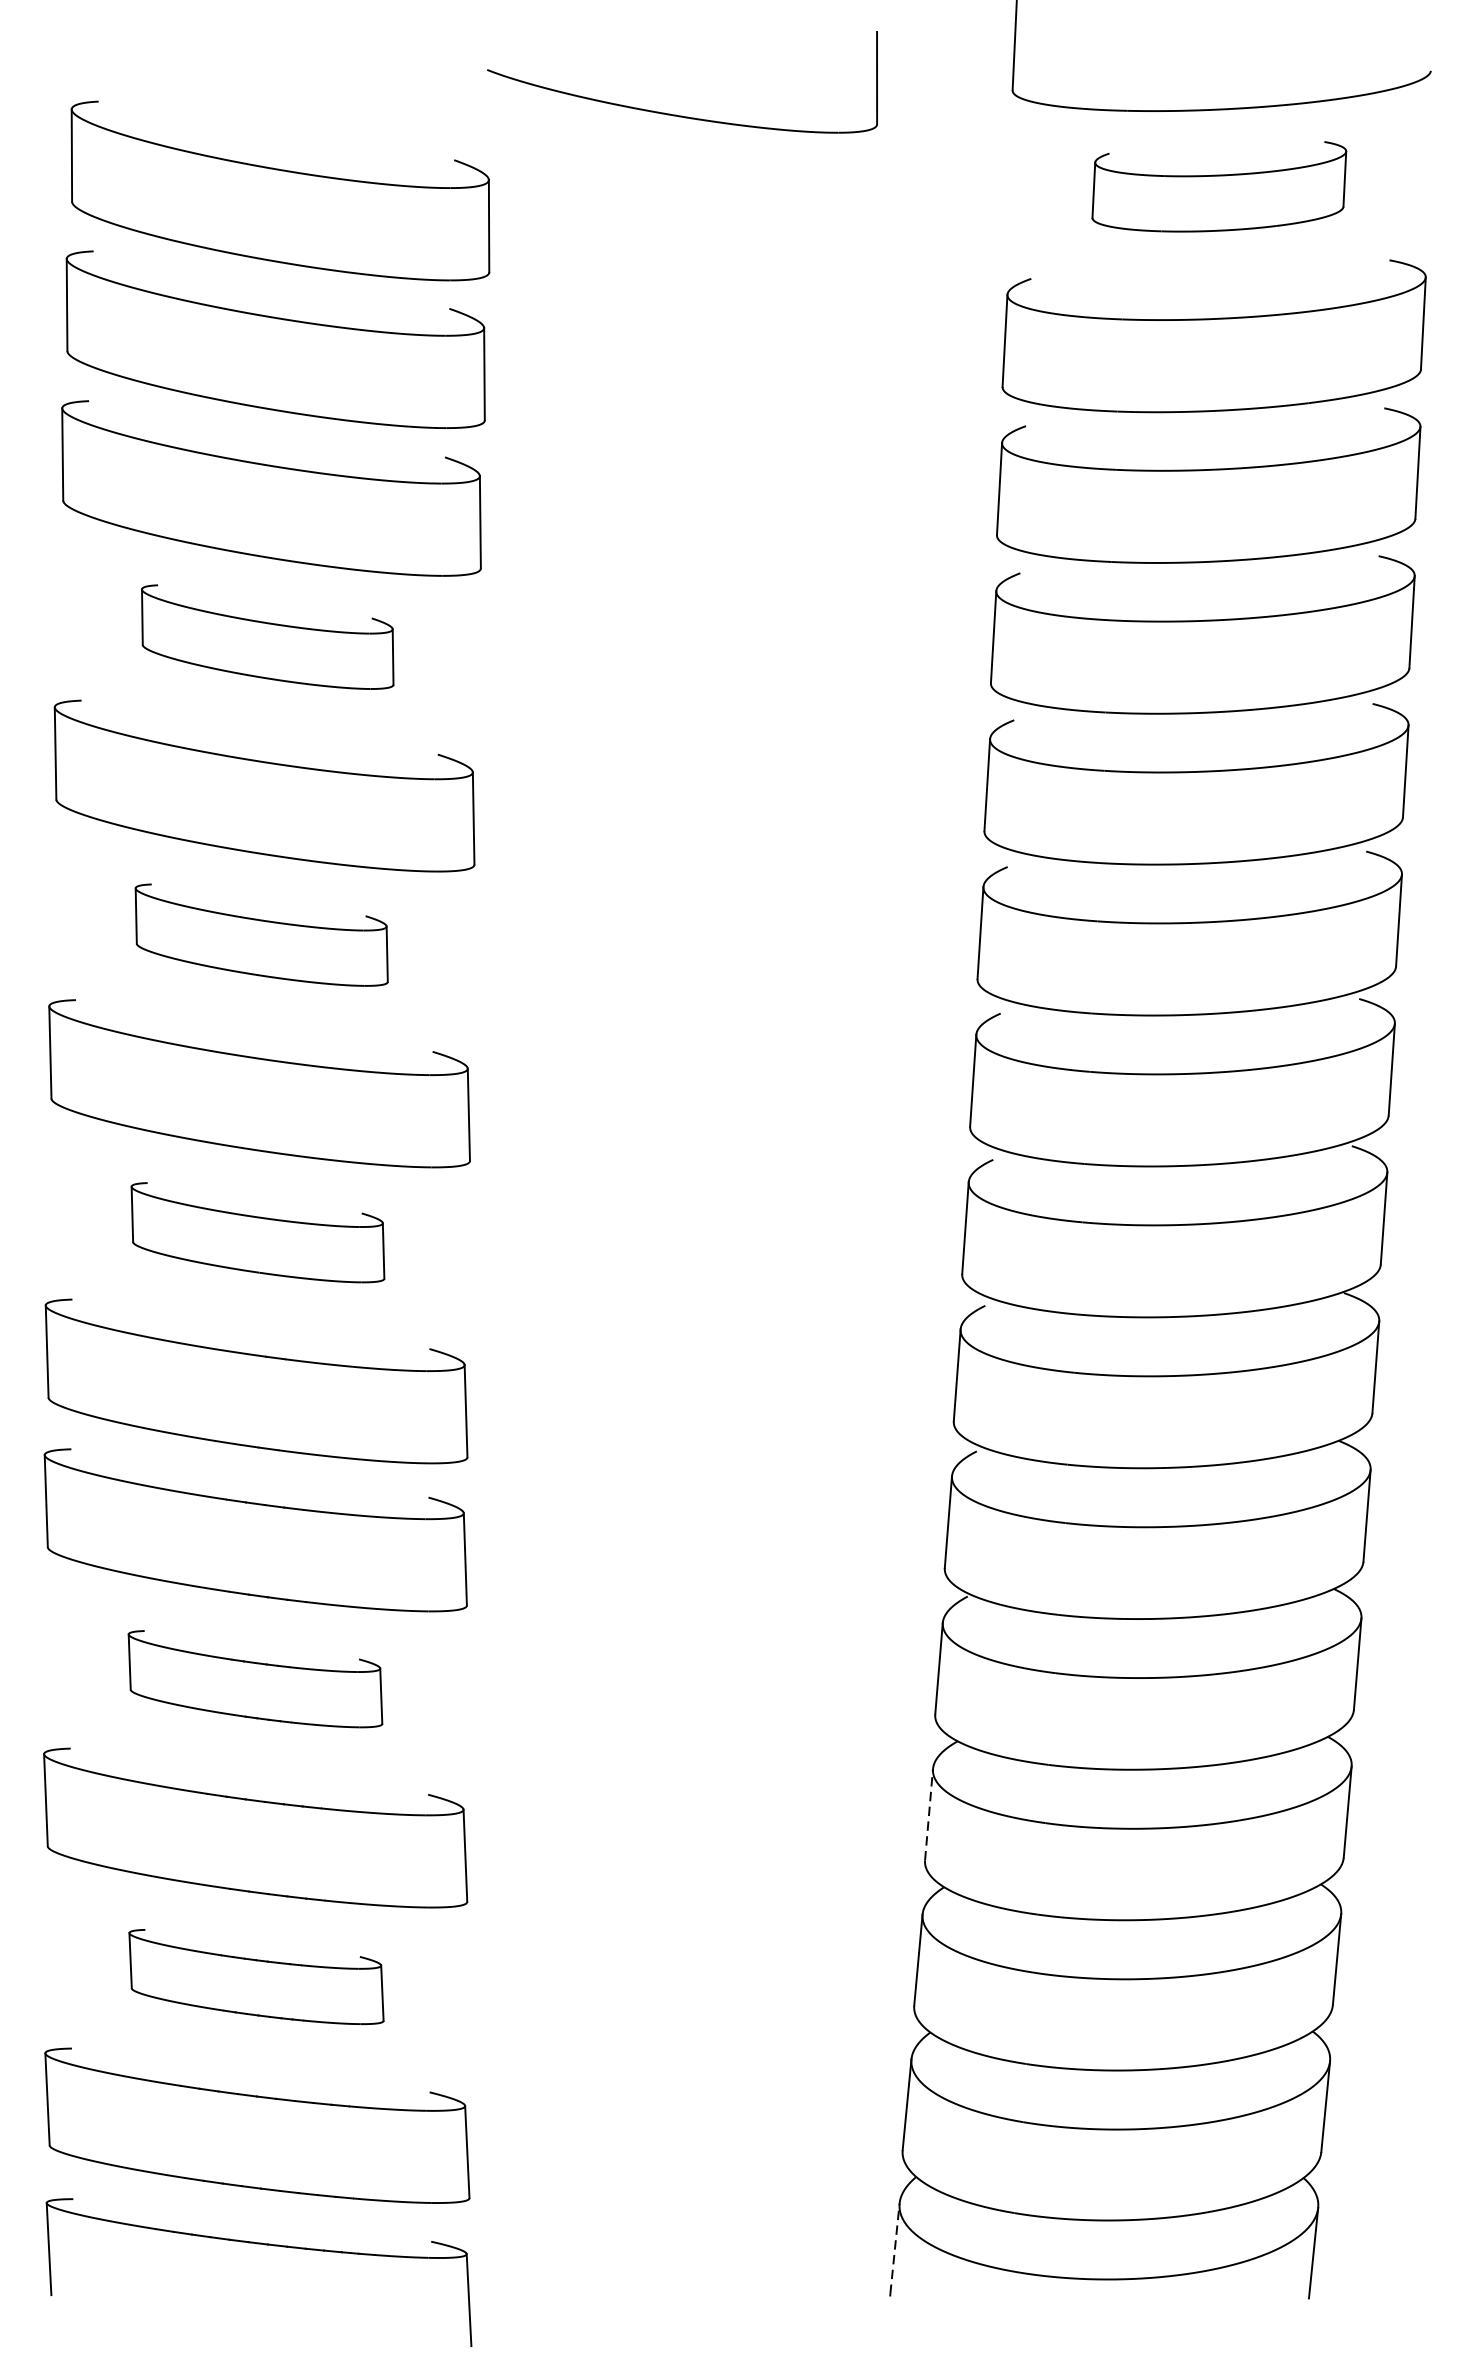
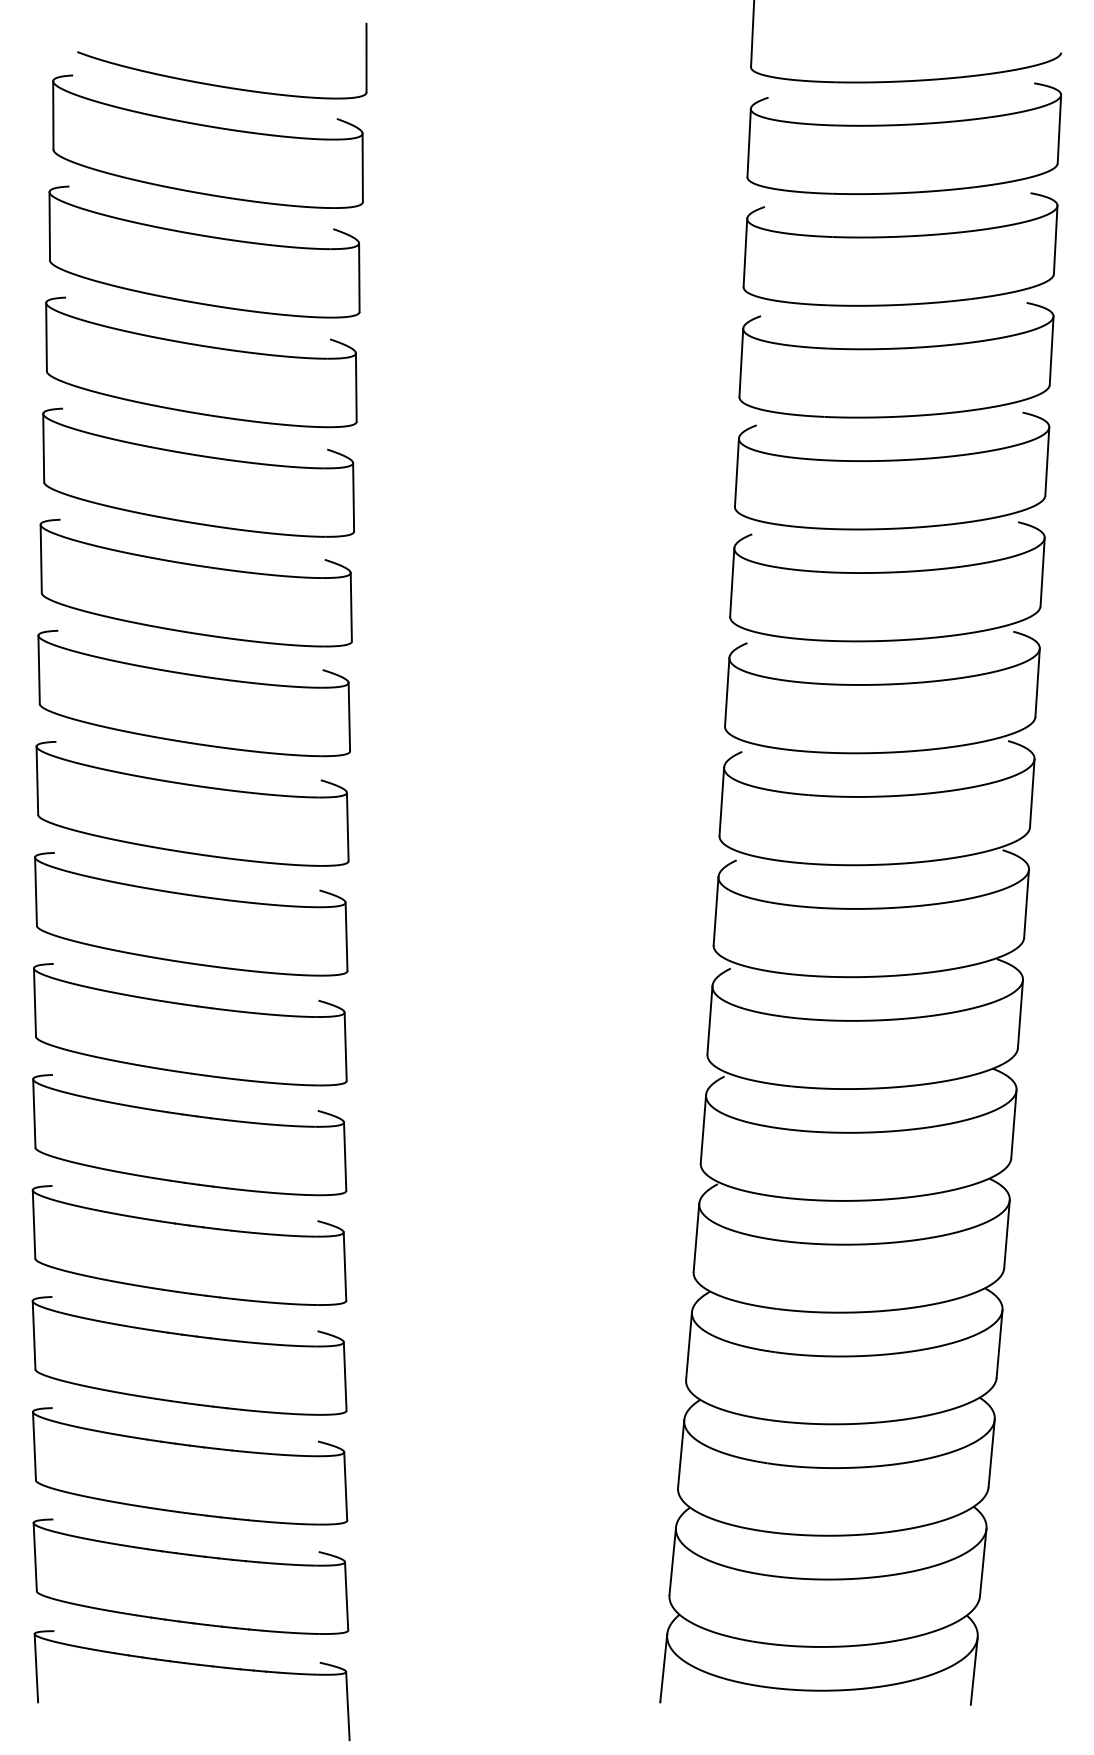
part: (674, 113) -> (216, 84), moved
part: (1219, 186) -> (904, 138), size x1.67
part: (267, 636) -> (198, 472), size x1.67
part: (260, 934) -> (193, 693), size x1.67
part: (258, 1232) -> (191, 914), size x1.67
part: (255, 1679) -> (189, 1245), size x1.67
line: (929, 1814) -> (689, 1345), dashed -> solid
part: (256, 1977) -> (190, 1466), size x1.67
line: (894, 2248) -> (663, 1667), dashed -> solid

